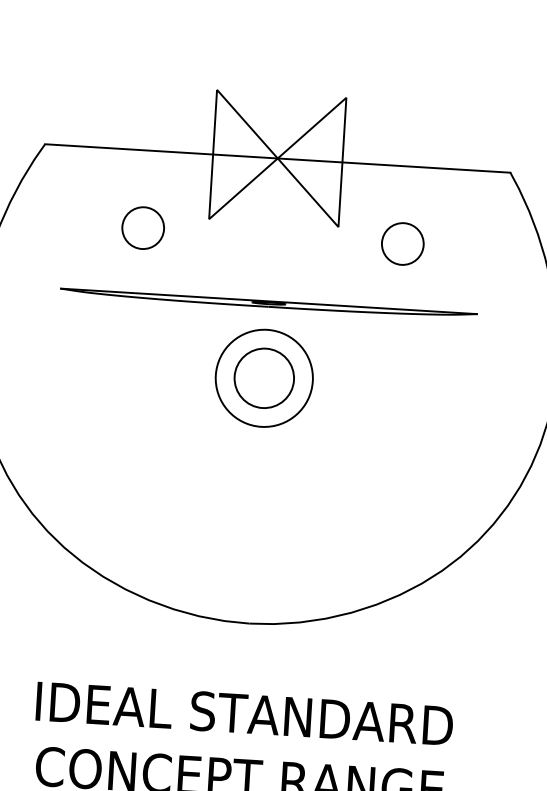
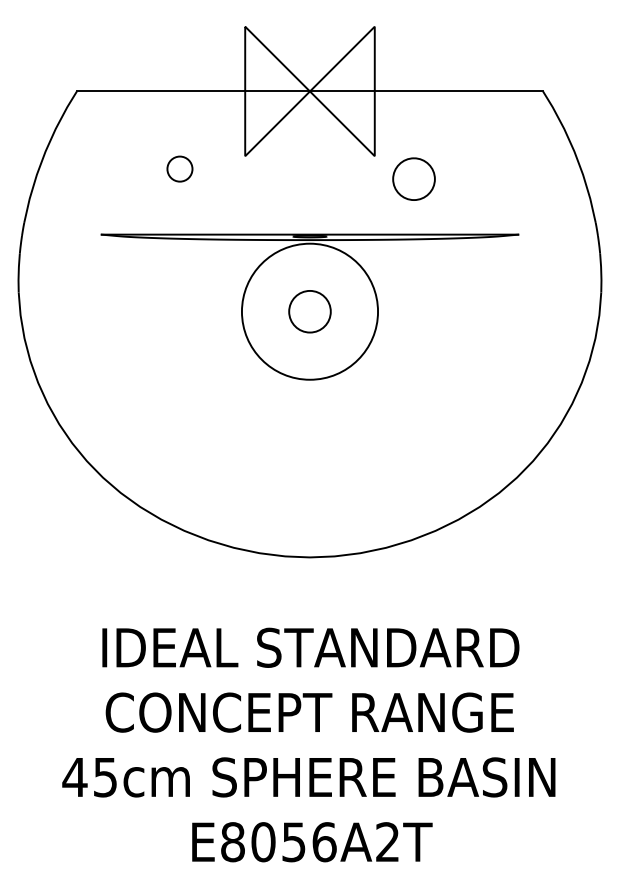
part: (142, 227) -> (179, 168), size x0.6
part: (402, 243) -> (413, 178), moved
circle: (263, 378) -> (309, 311), size x0.7
circle: (263, 378) -> (309, 311), size x1.4

